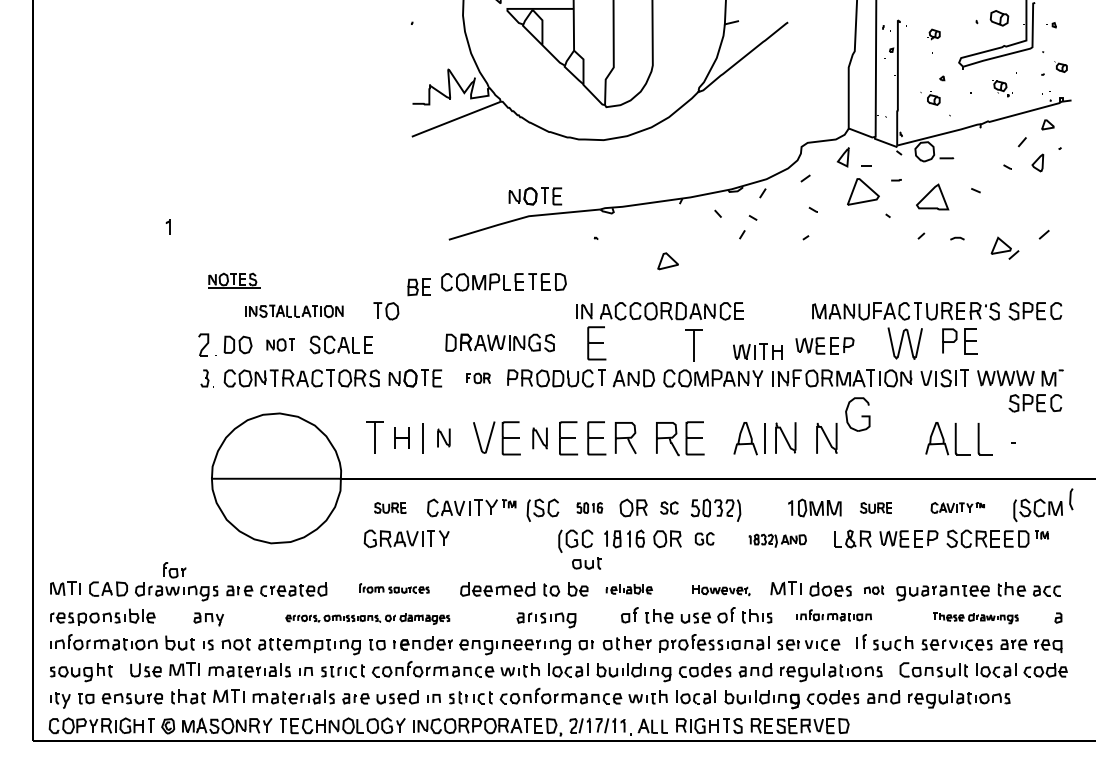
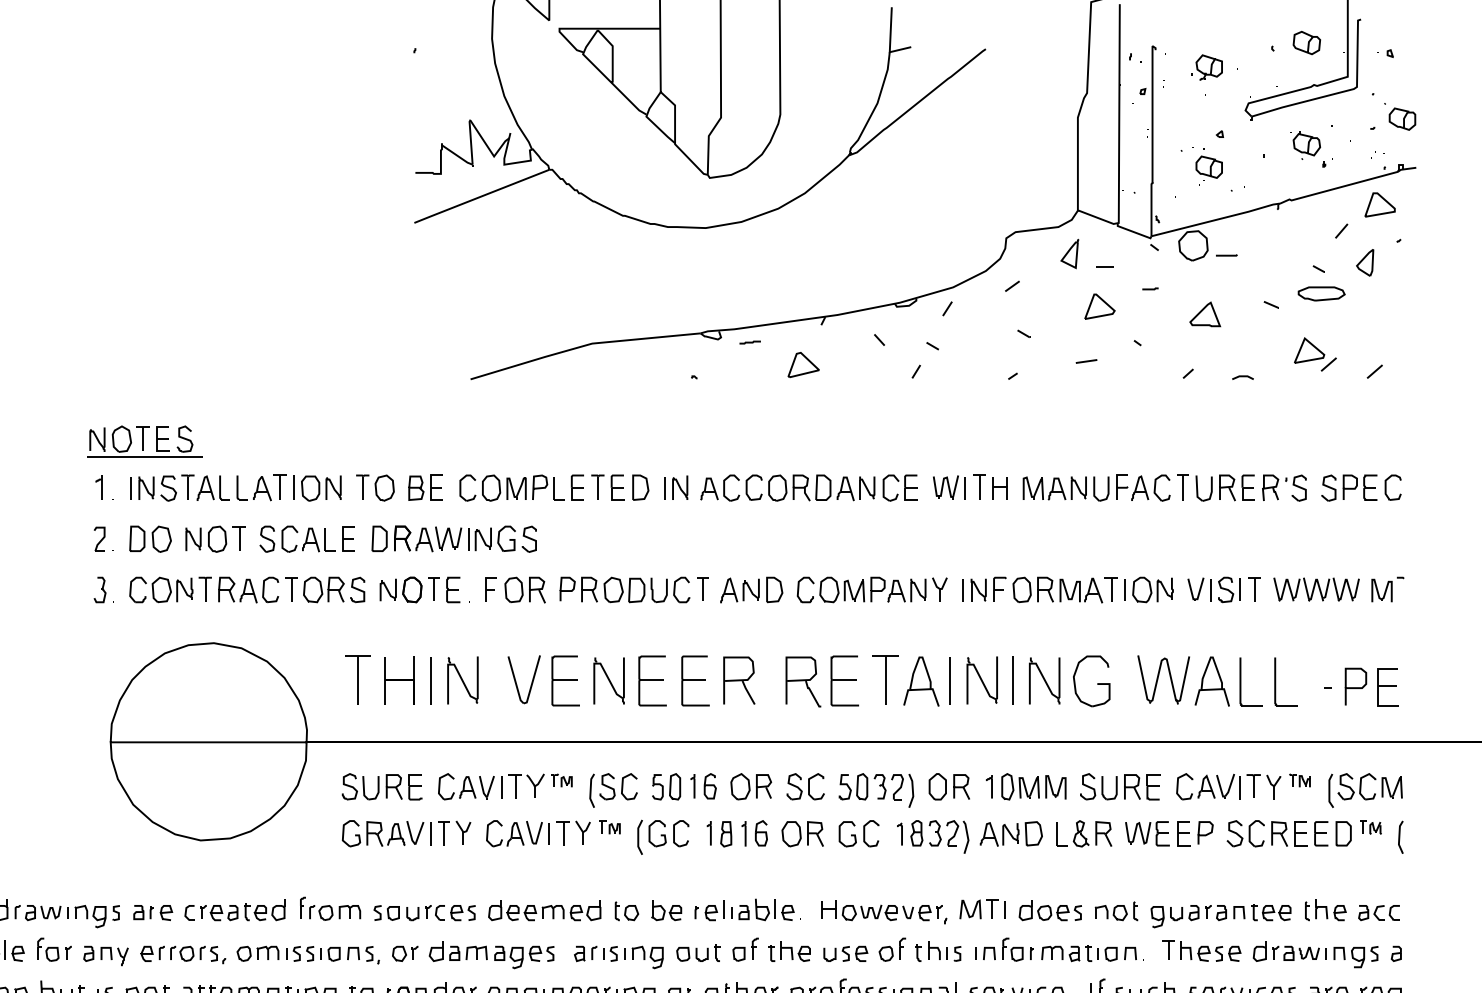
part: (933, 34) -> (1206, 67), size x1.67
part: (1060, 66) -> (1399, 116), size x1.67
part: (1002, 88) -> (1311, 149), size x1.43
part: (930, 99) -> (1202, 166), size x1.43
part: (1047, 124) -> (1379, 204), size x1.67
part: (1009, 183) -> (1322, 293), added
part: (862, 191) -> (1098, 306), size x0.62
part: (535, 196) -> (602, 313), removed
part: (932, 196) -> (1205, 313), size x0.62
curve: (632, 215) -> (749, 342), added
part: (167, 226) -> (97, 486), moved
line: (854, 227) -> (1086, 360), added
part: (1004, 247) -> (1314, 353), moved
part: (667, 261) -> (802, 365), moved
part: (234, 280) -> (145, 441), size x1.43
part: (503, 282) -> (553, 488), moved
part: (418, 287) -> (424, 488), moved
part: (294, 311) -> (236, 488), size x1.43
part: (959, 341) -> (1370, 687), moved
part: (499, 342) -> (453, 538), moved
part: (596, 343) -> (694, 536), removed
part: (904, 343) -> (1162, 679), moved
part: (206, 344) -> (102, 538), size x0.71
part: (280, 344) -> (214, 538), size x1.43
part: (693, 345) -> (884, 679), moved
part: (824, 345) -> (1041, 539), removed
part: (757, 351) -> (969, 486), moved
part: (478, 378) -> (515, 590), size x1.67
part: (1035, 403) -> (1361, 628), removed
part: (857, 414) -> (1091, 681), moved
part: (401, 437) -> (398, 679), size x1.43
part: (443, 437) -> (462, 679), size x1.67
line: (805, 437) -> (1012, 679), added
part: (539, 438) -> (608, 681), size x1.43
line: (1071, 499) -> (1401, 837), moved
part: (390, 507) -> (381, 785), size x1.67
part: (589, 507) -> (684, 785), size x1.67
part: (669, 507) -> (805, 785), size x1.43
part: (763, 507) -> (948, 785), added
part: (875, 507) -> (1118, 785), size x1.67
part: (957, 507) -> (1243, 785), size x1.67
part: (503, 538) -> (553, 833), added
part: (704, 538) -> (858, 833), size x1.43
part: (777, 540) -> (969, 836), size x1.67
part: (586, 563) -> (697, 953), moved
part: (174, 570) -> (53, 950), moved
part: (394, 588) -> (388, 909), size x1.67
part: (629, 588) -> (744, 909), size x1.43
part: (873, 589) -> (1115, 910), size x1.43
part: (720, 590) -> (883, 912), size x1.43
part: (833, 615) -> (1054, 950), size x1.43
part: (975, 617) -> (1270, 953), size x1.67
part: (367, 618) -> (347, 954), size x1.67

